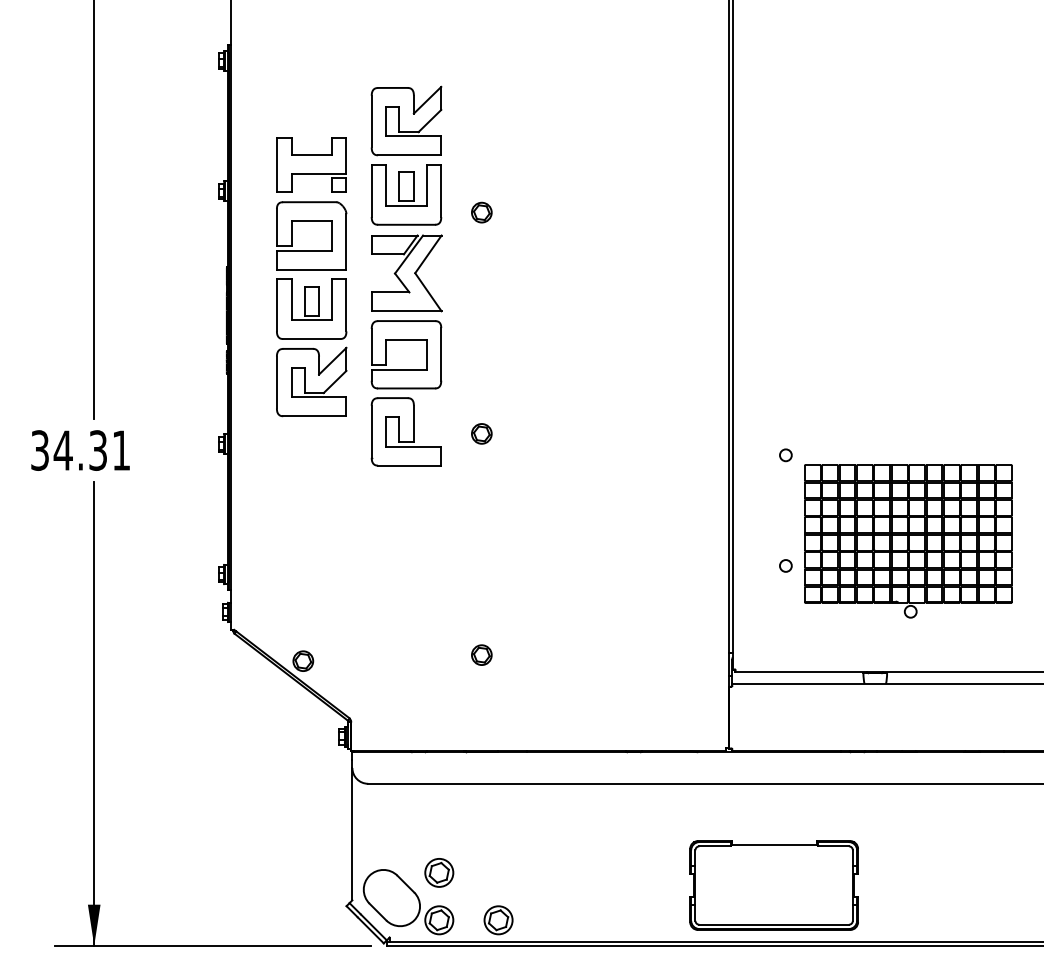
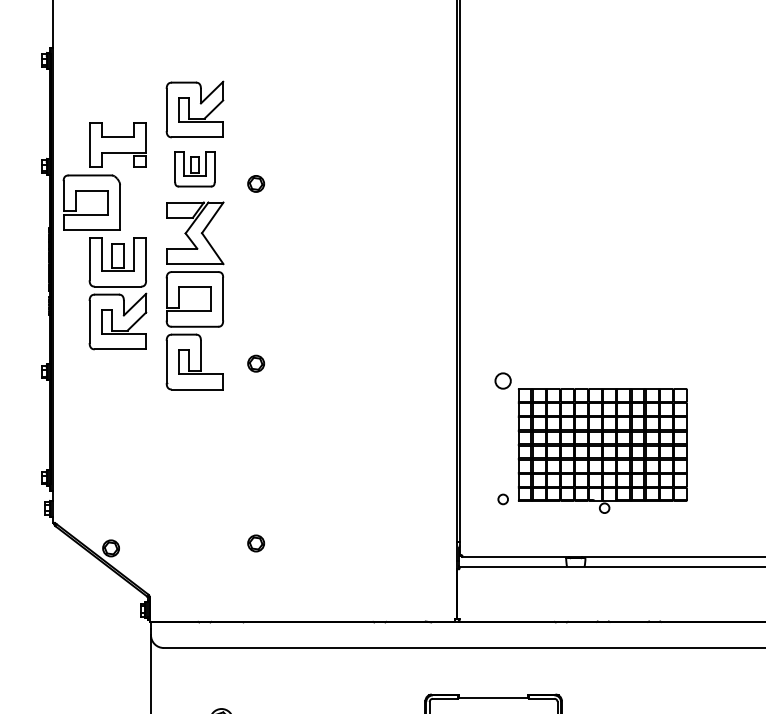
part: (406, 194) -> (194, 169), size x0.7
part: (311, 221) -> (91, 191), moved
circle: (785, 455) -> (502, 381), size x1.6
circle: (785, 565) -> (502, 499), moved

